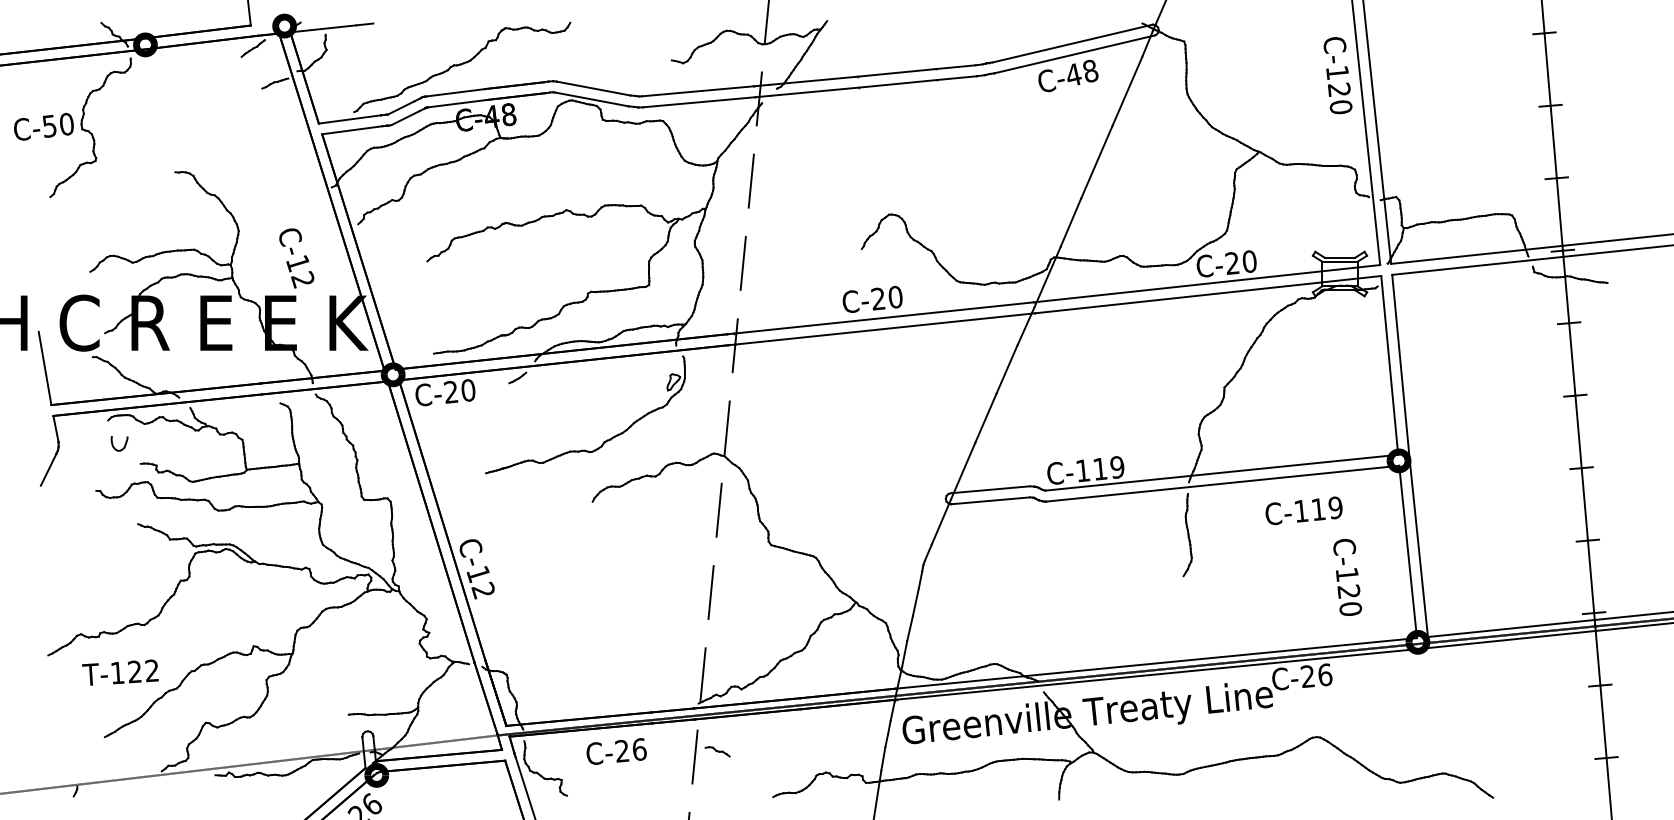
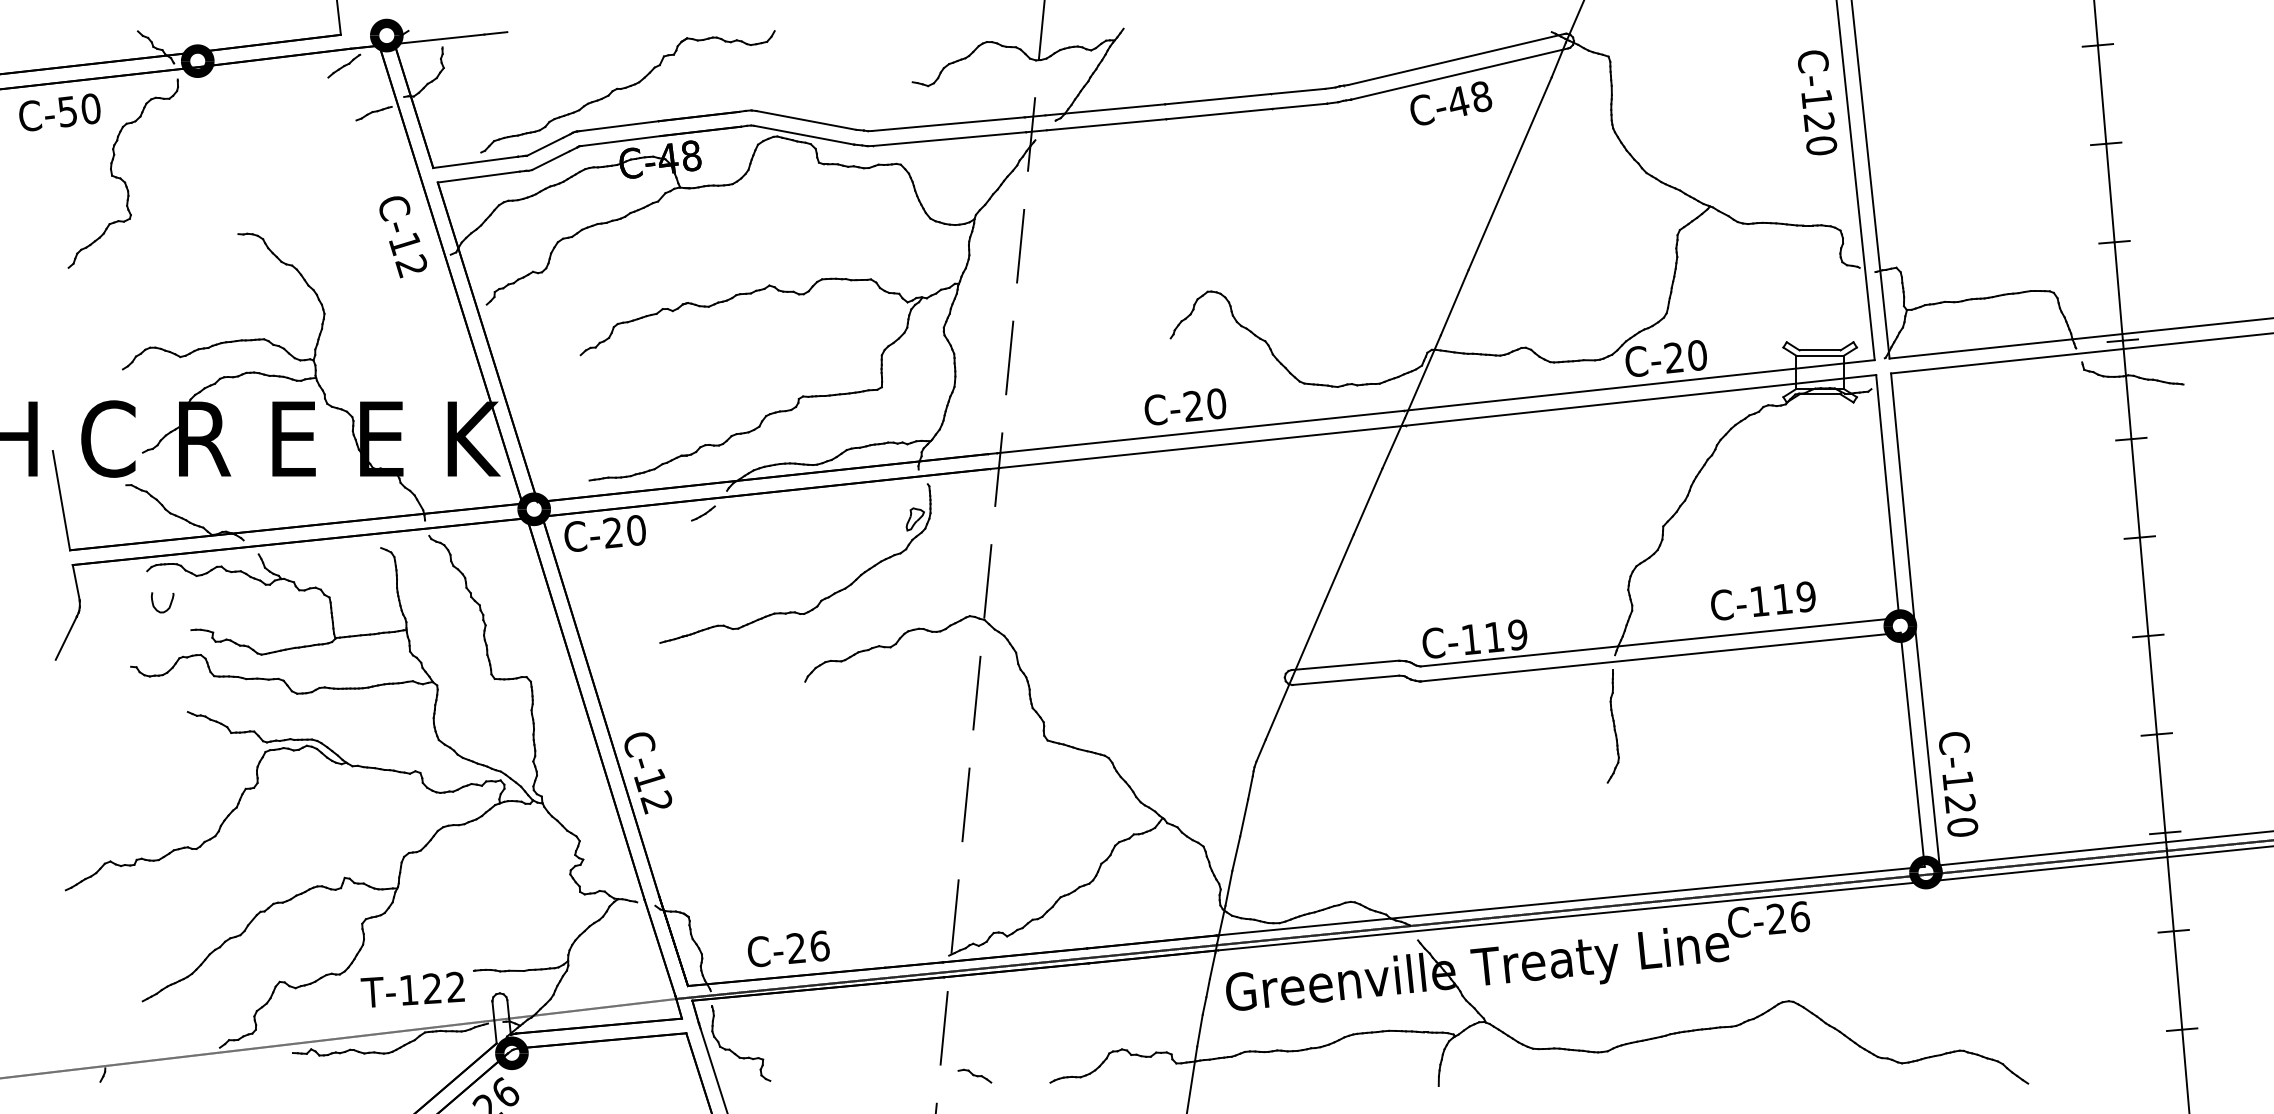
text: (43, 126) -> (59, 112), moved
text: (296, 258) -> (402, 237), moved
text: (1304, 510) -> (1763, 600), moved
text: (1347, 577) -> (1958, 784), moved
text: (120, 672) -> (412, 989), moved
text: (616, 751) -> (788, 948), moved
part: (717, 751) -> (974, 1075), moved

